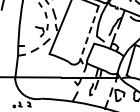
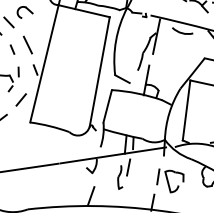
line: (89, 33) -> (100, 71), dashed -> solid

